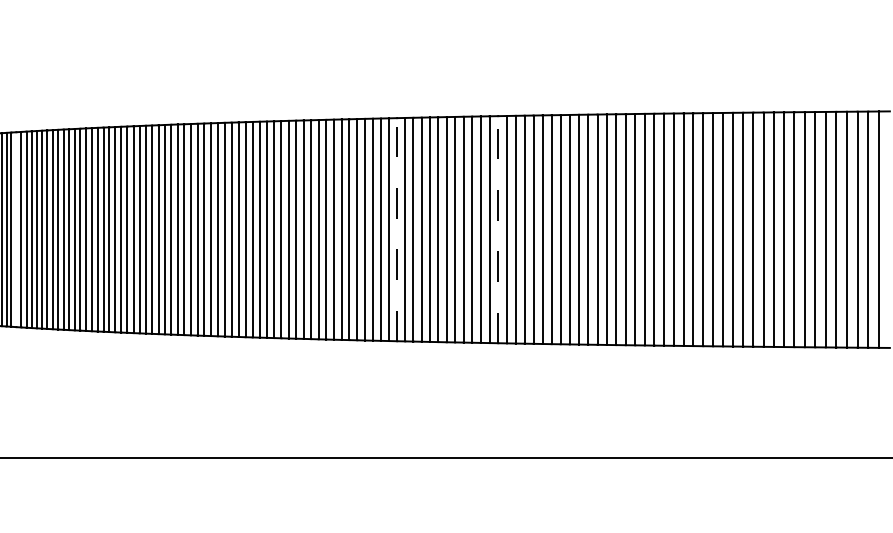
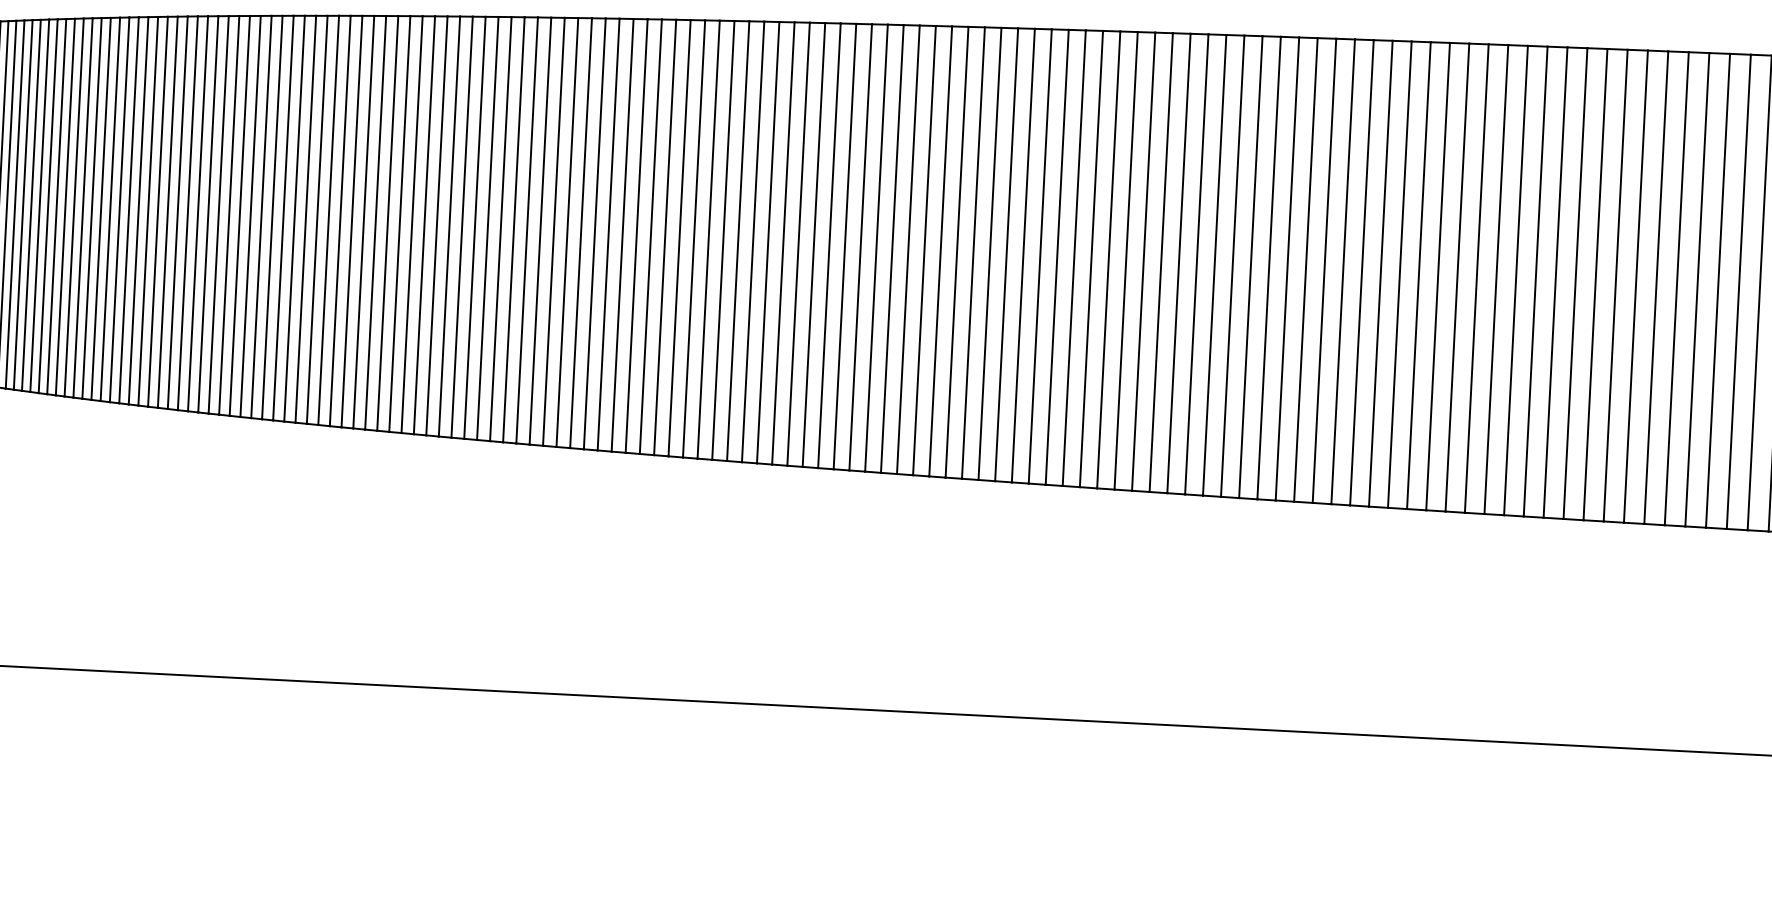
line: (16, 229) -> (188, 212), added
line: (397, 229) -> (957, 251), dashed -> solid
line: (498, 229) -> (1161, 262), dashed -> solid

